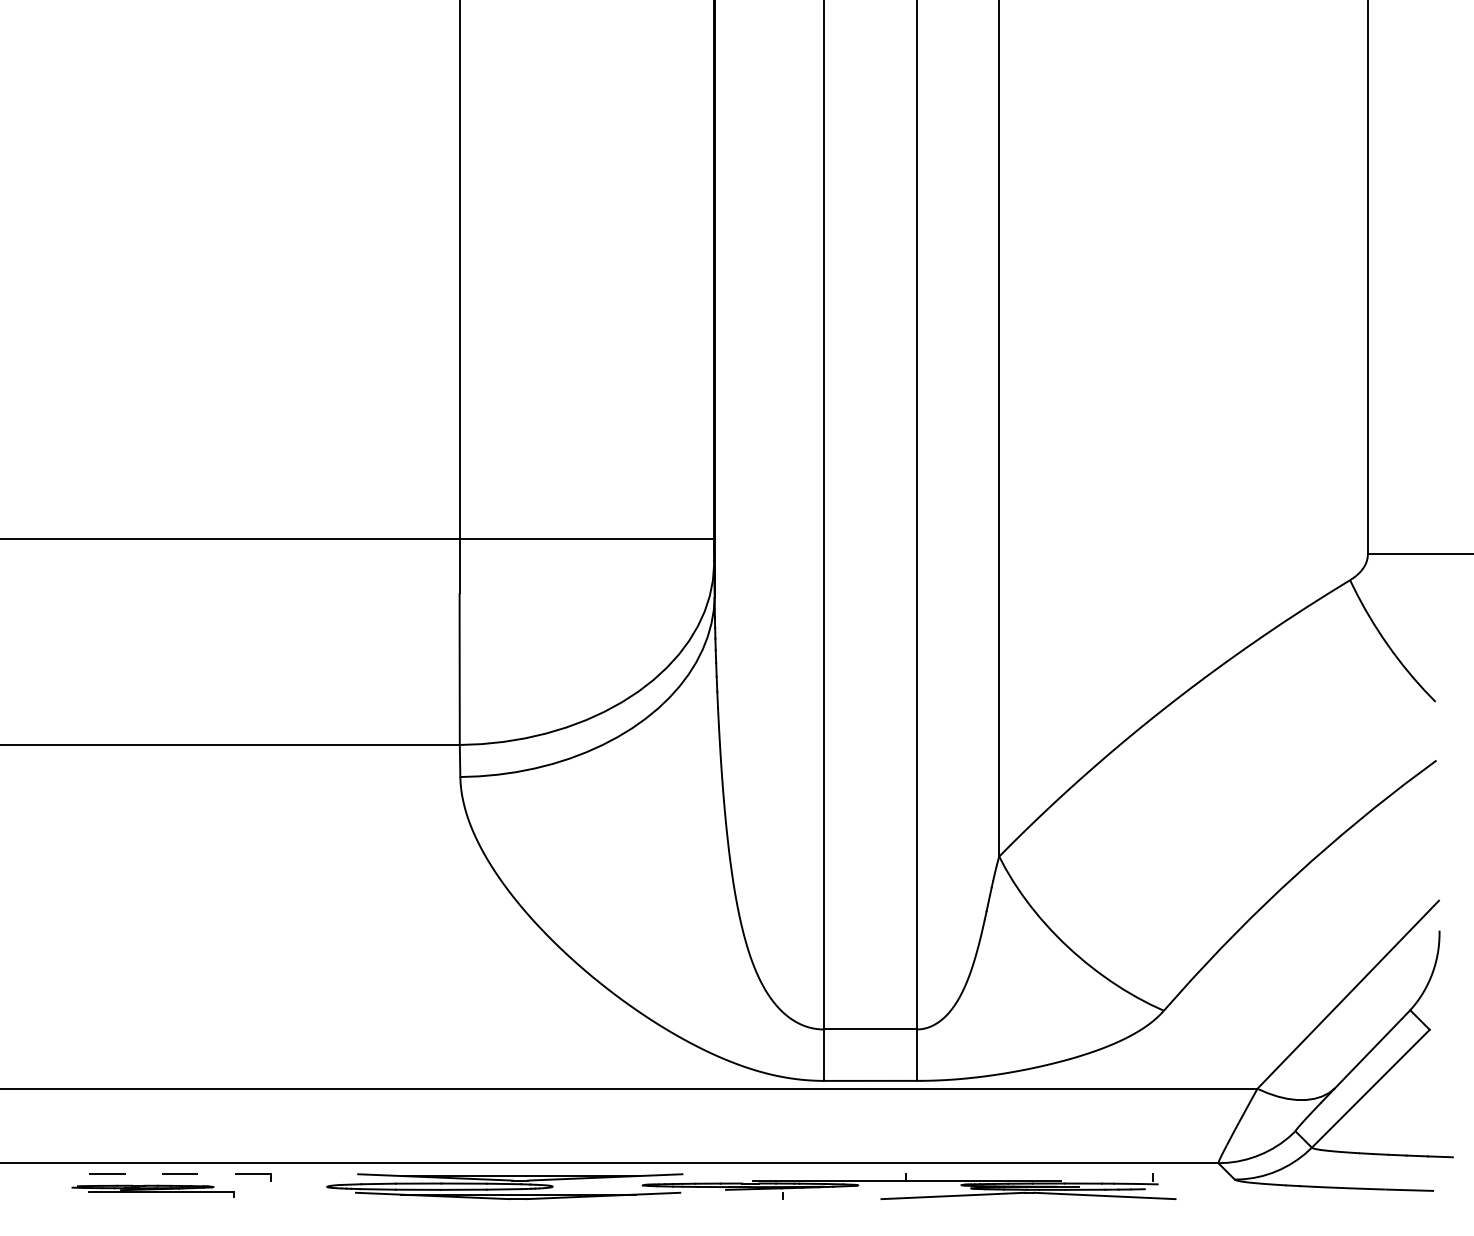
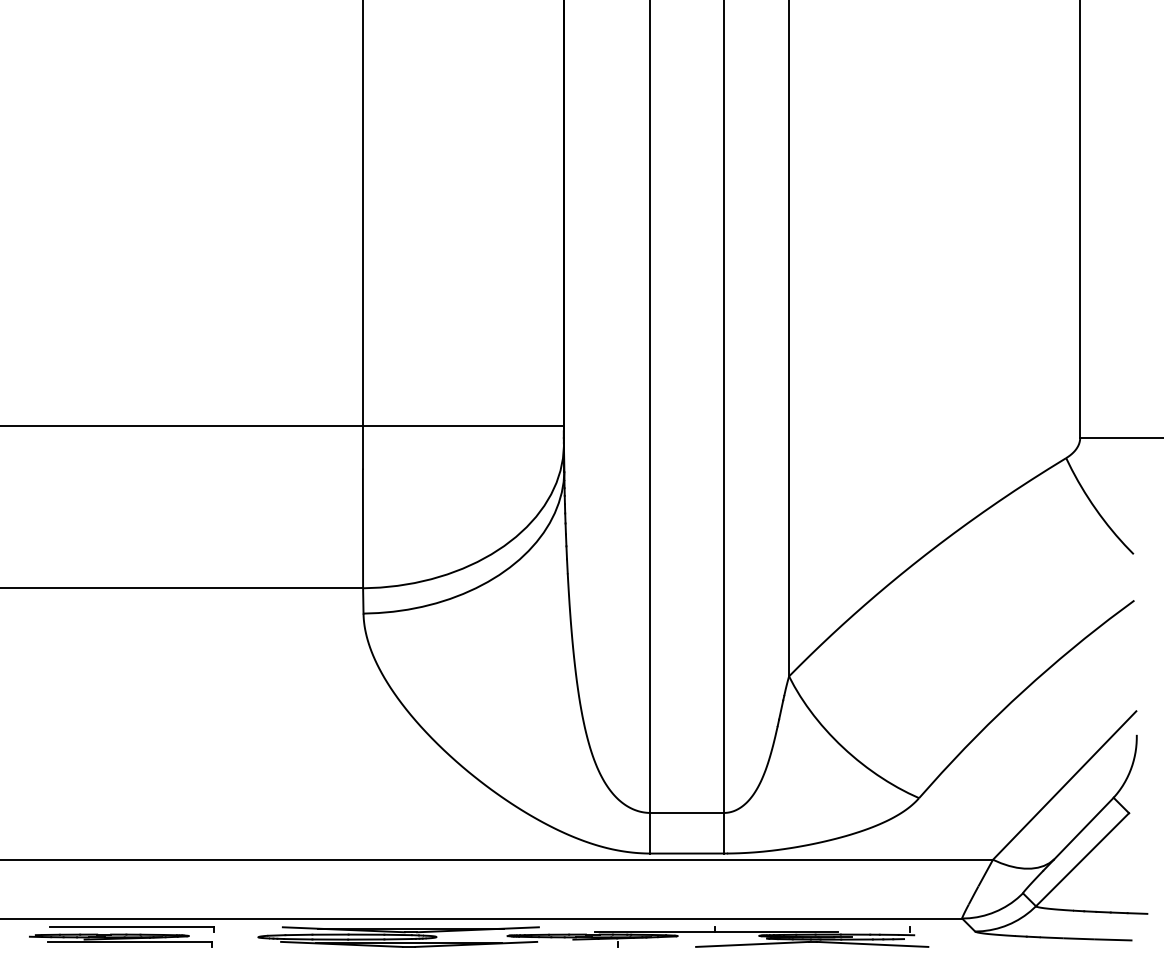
line: (166, 1174) -> (131, 927), dashed -> solid
part: (153, 1190) -> (121, 940), size x1.43

